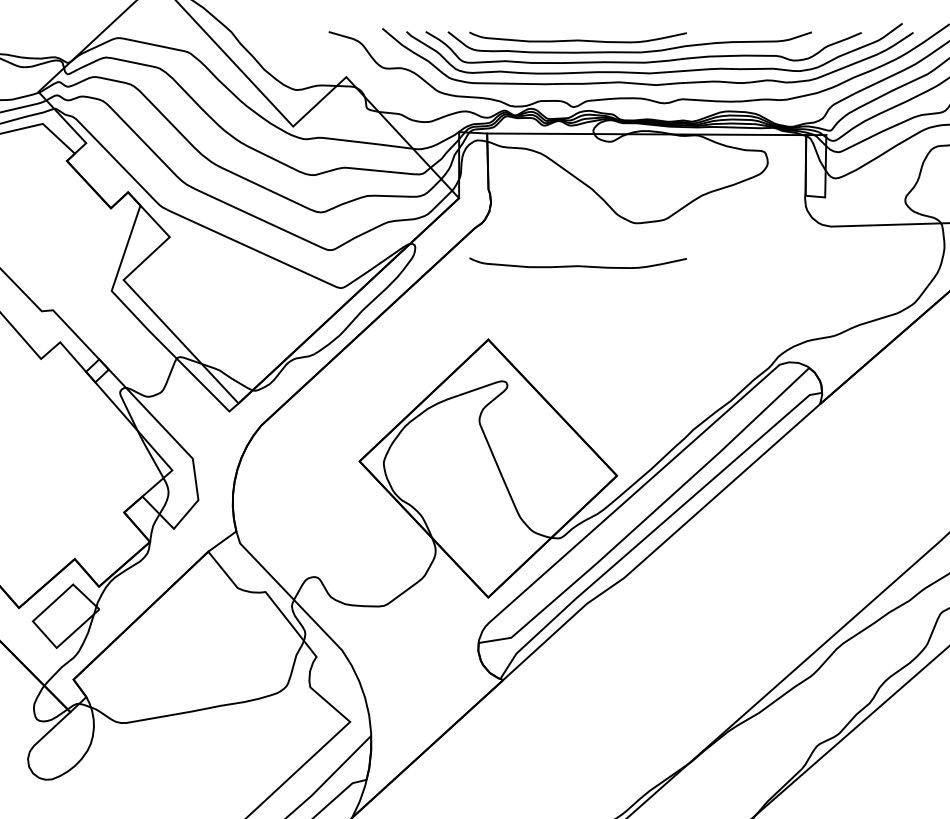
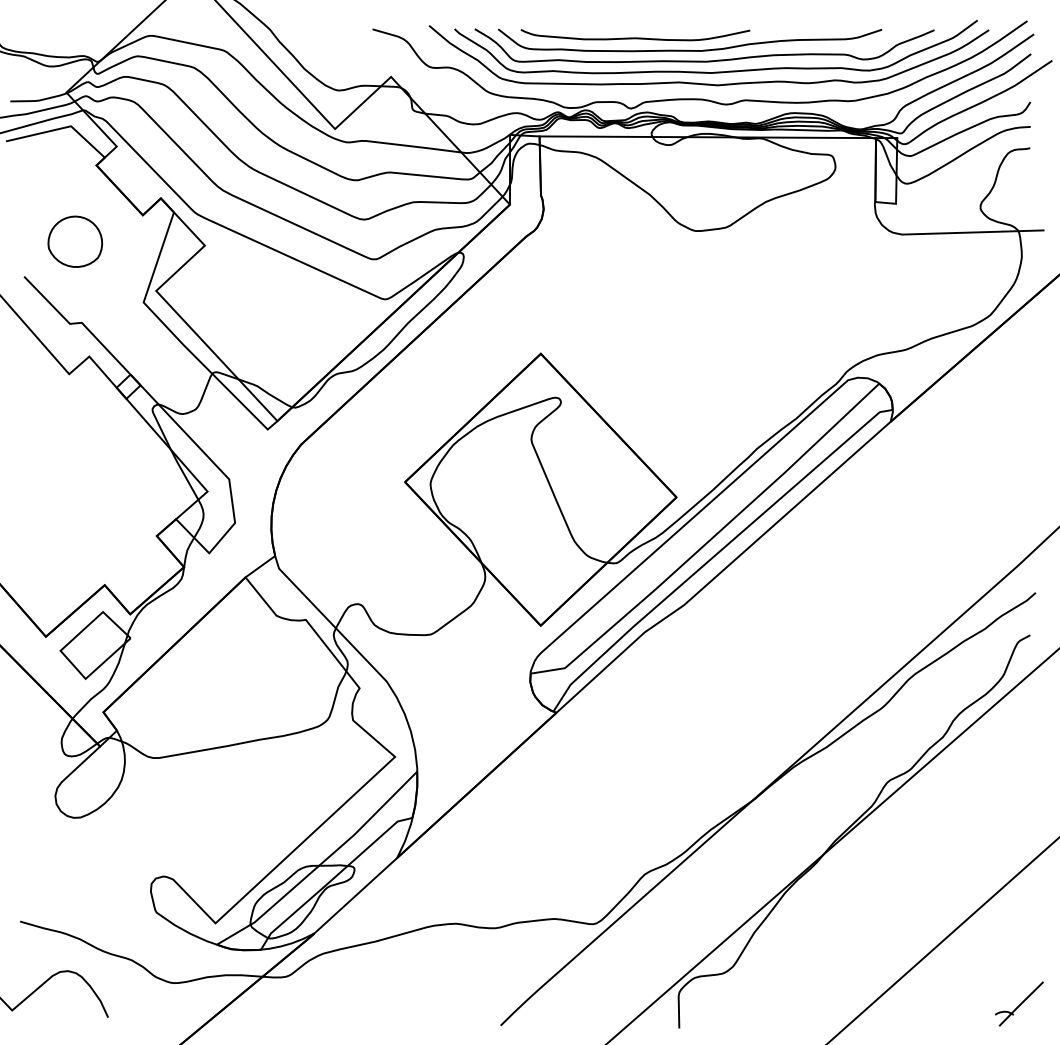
part: (47, 233) -> (75, 241), added
curve: (578, 265) -> (635, 275), removed

